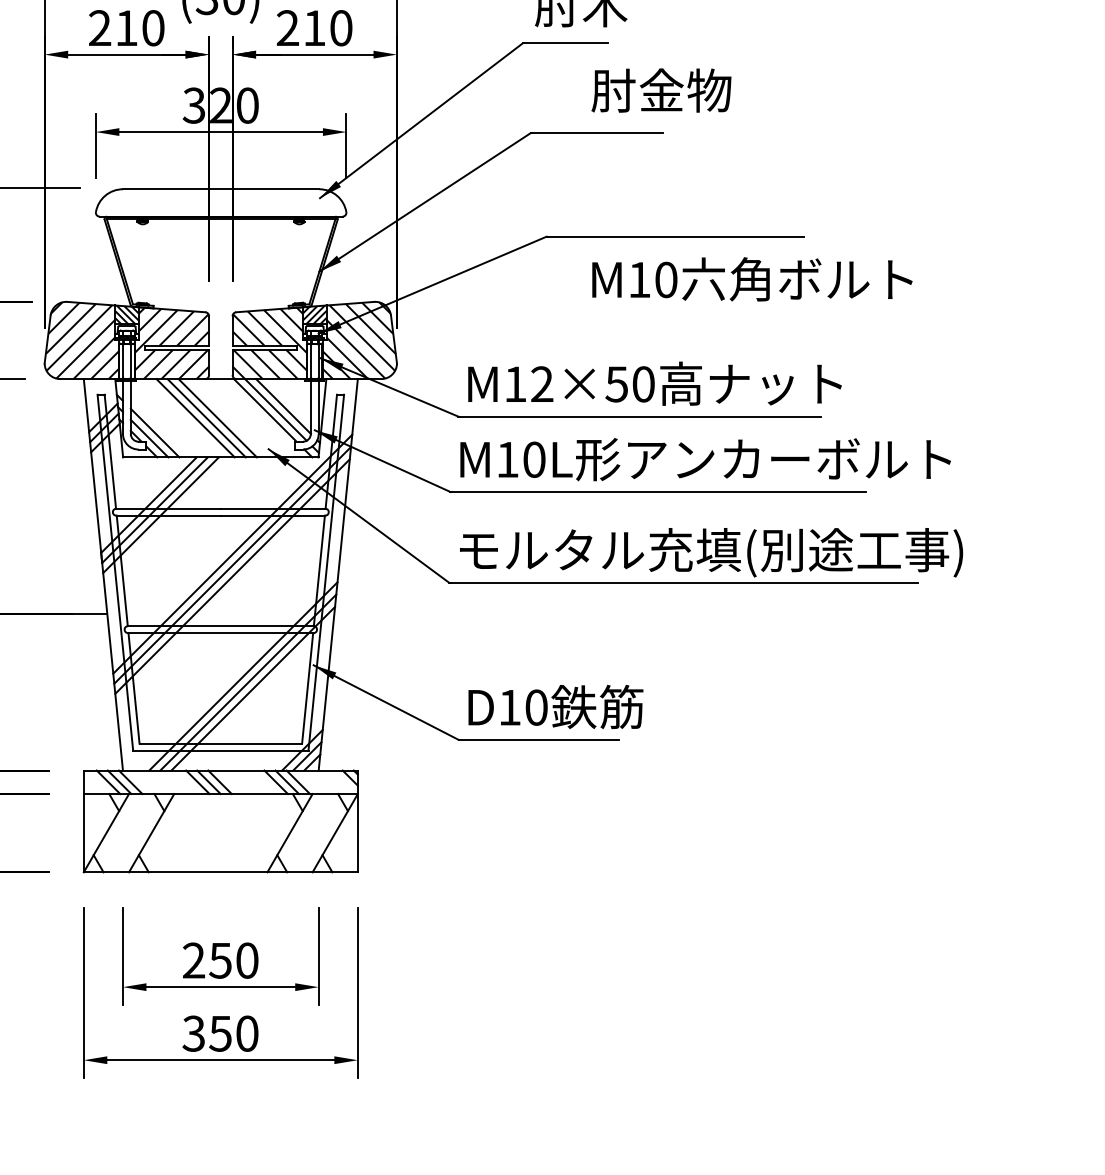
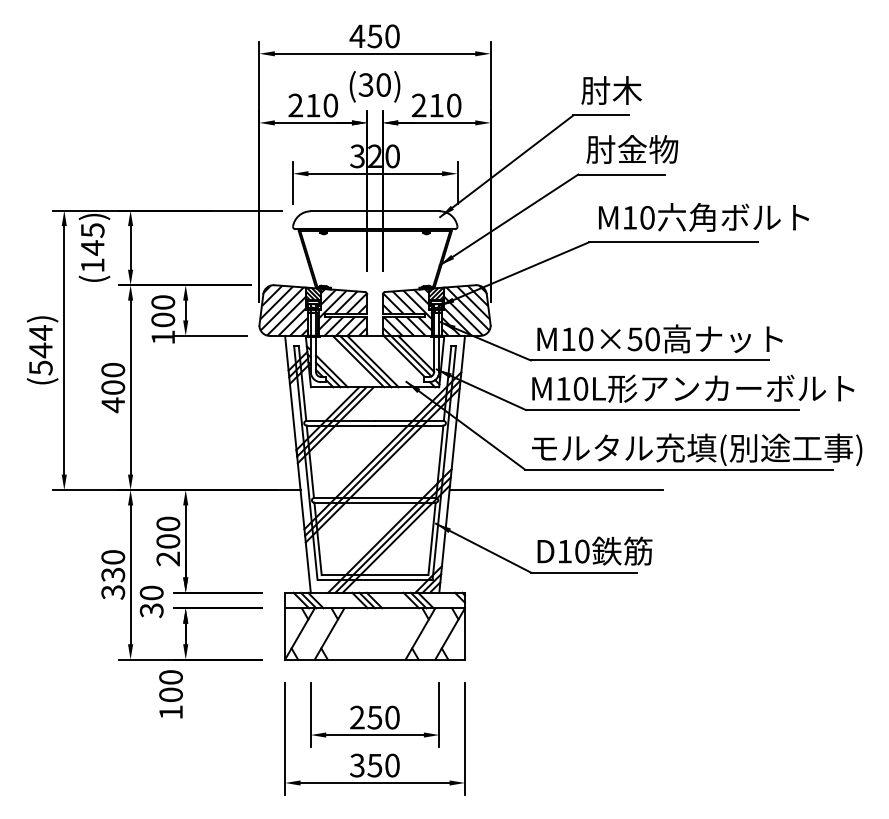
text: (661, 90) -> (632, 149), moved
text: (751, 279) -> (703, 217), moved
text: (541, 384) -> (585, 339), M12×50 -> M10×50
line: (495, 614) -> (555, 490), added

